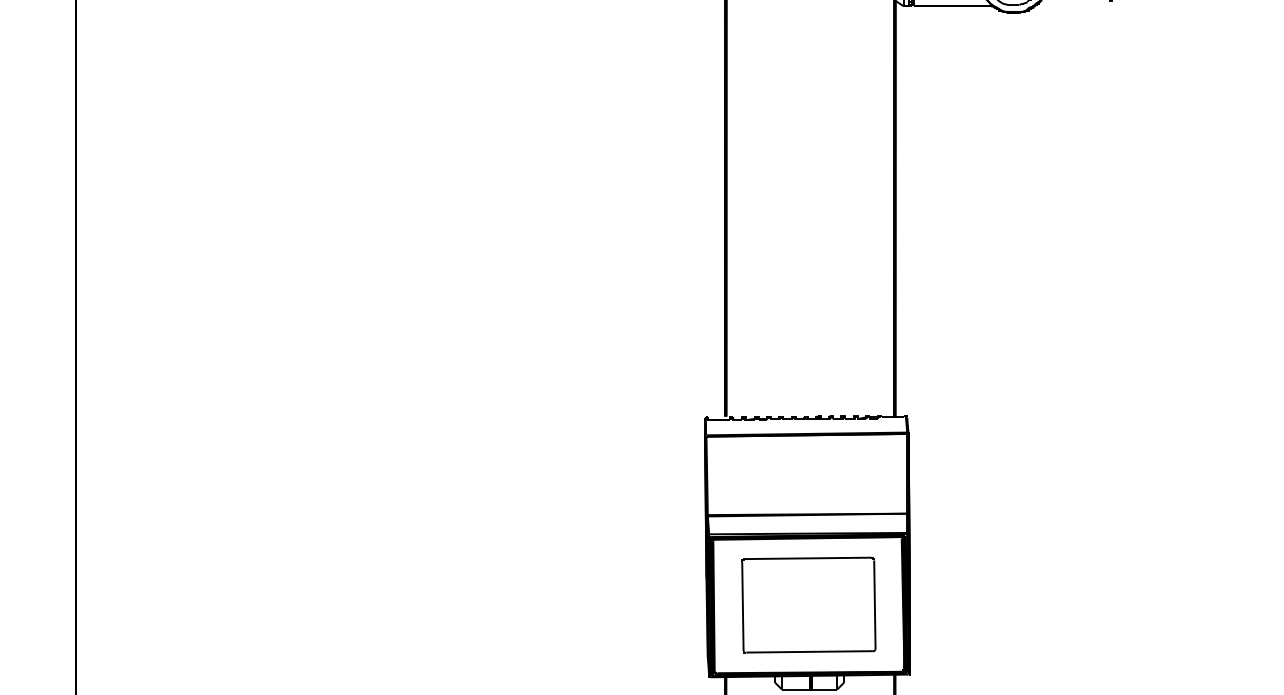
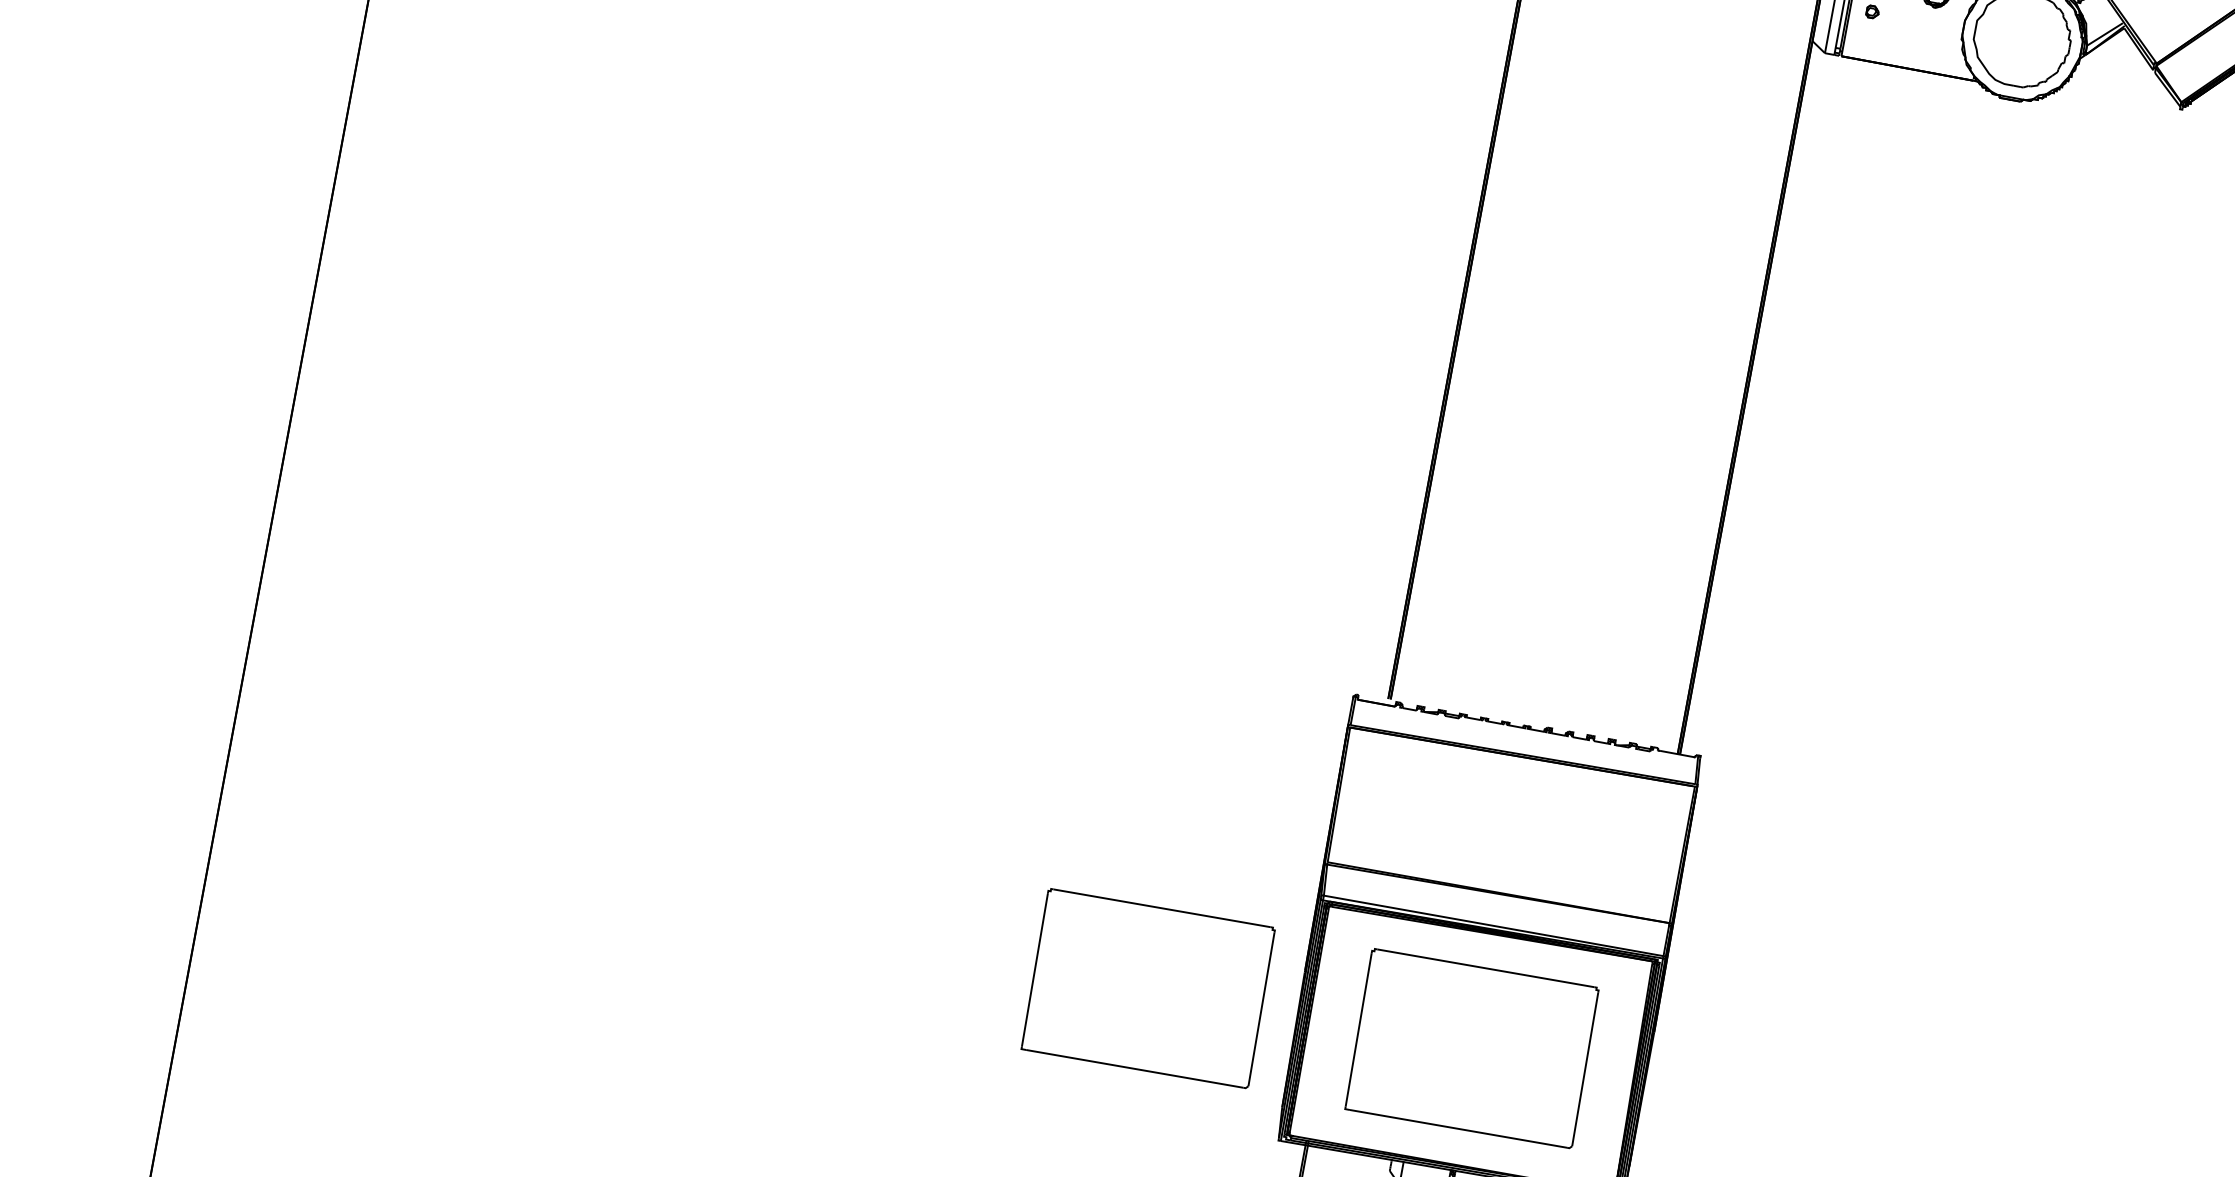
part: (619, 604) -> (1147, 987), added

